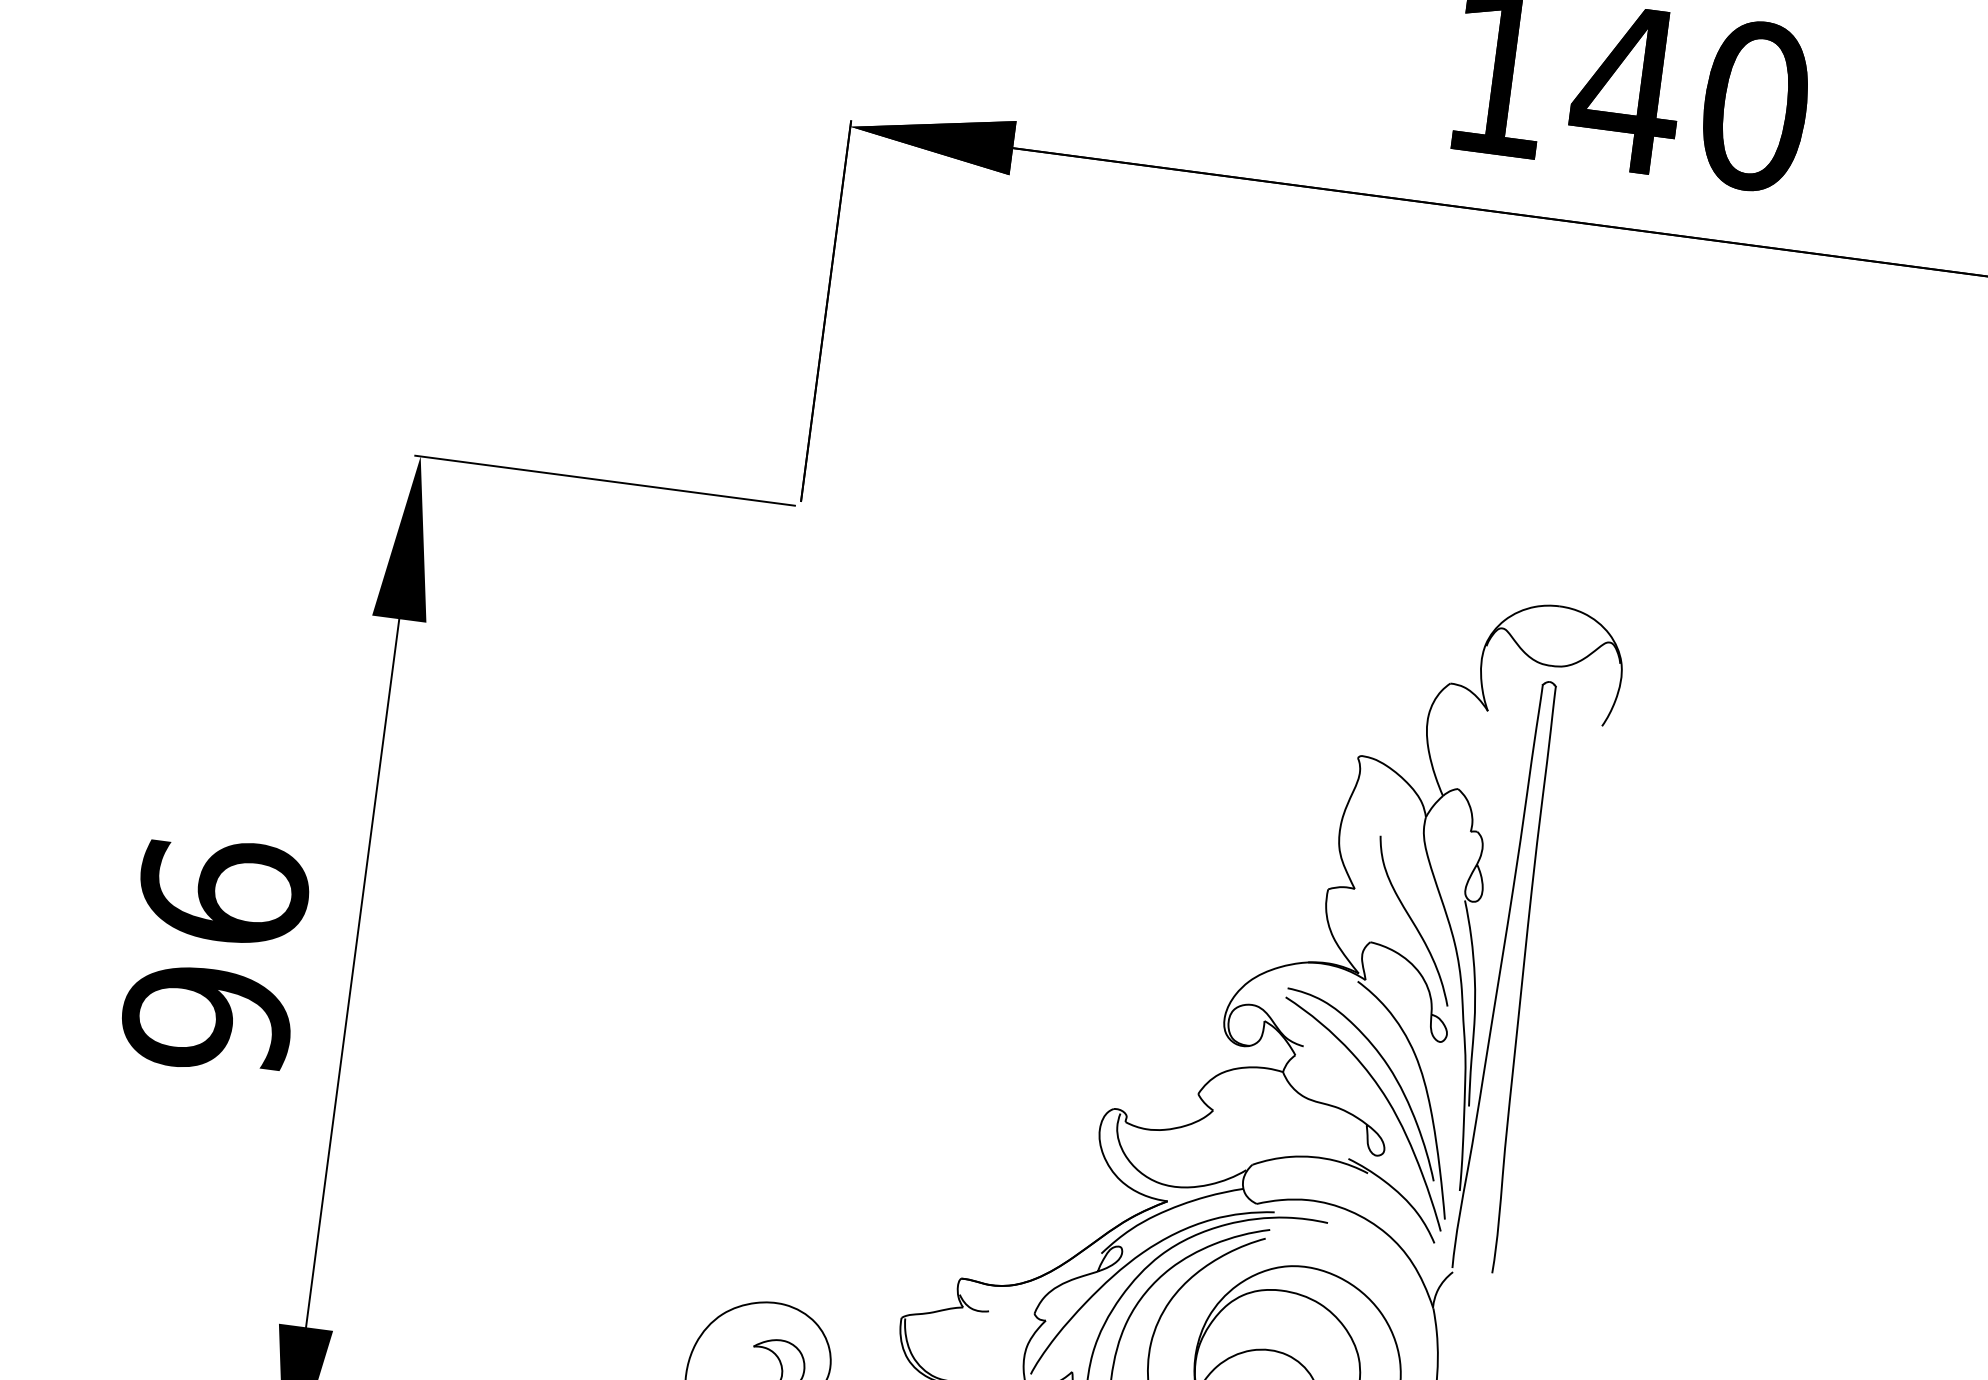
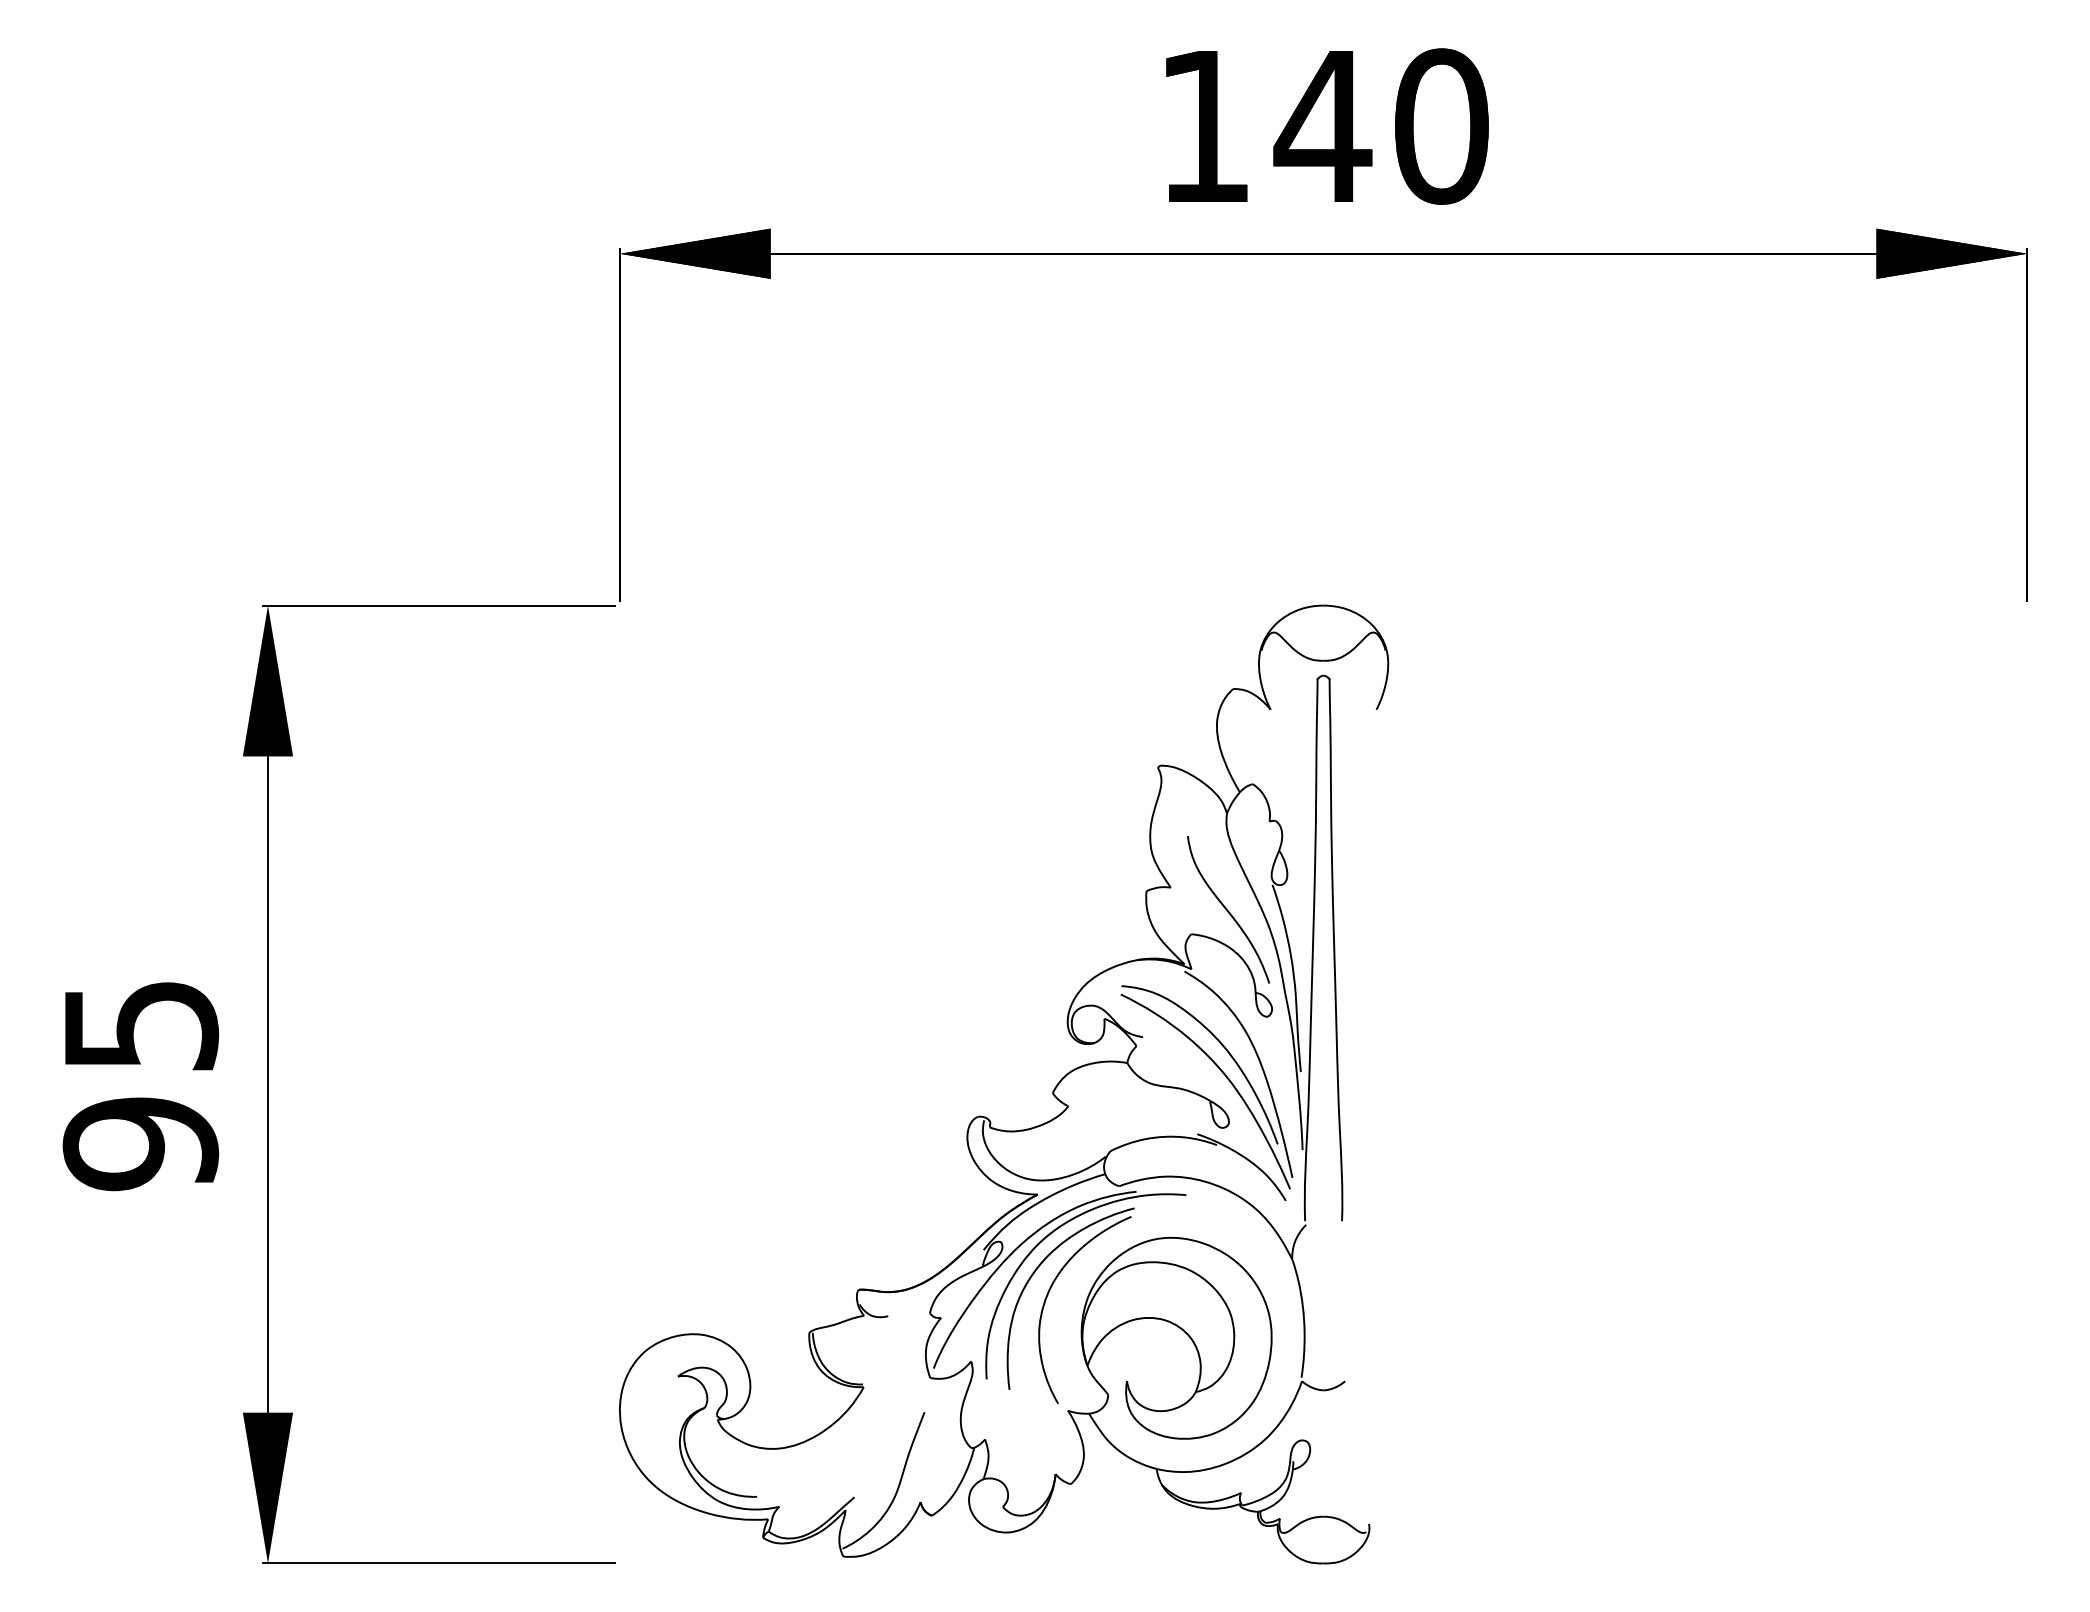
text: (223, 890) -> (140, 1024), 96 -> 95

